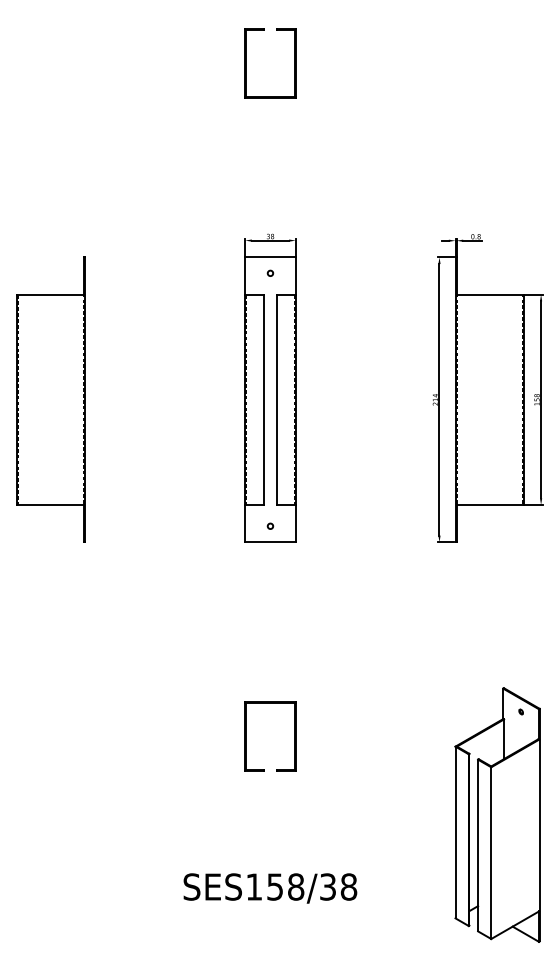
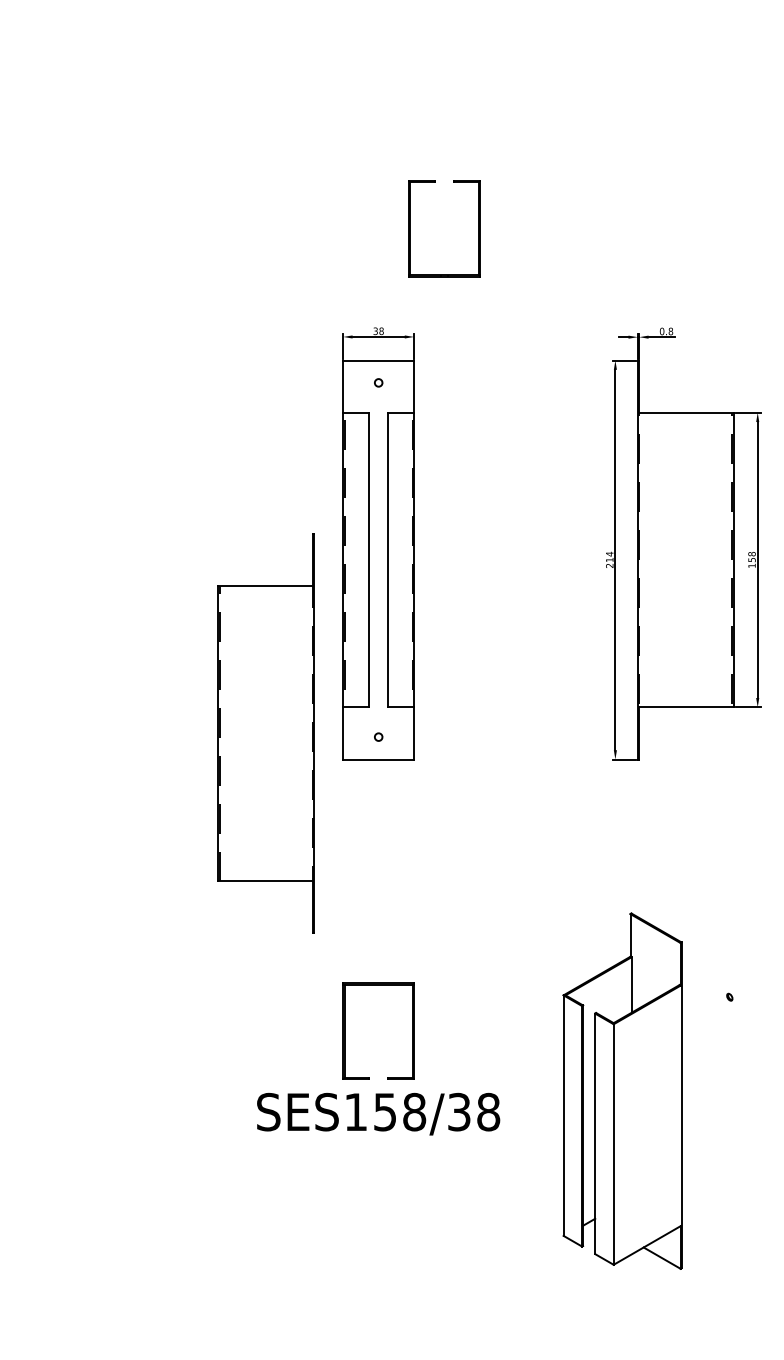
part: (246, 63) -> (410, 228), moved
part: (50, 399) -> (265, 733), moved
part: (497, 814) -> (622, 1090), moved
text: (270, 888) -> (378, 1114), moved

